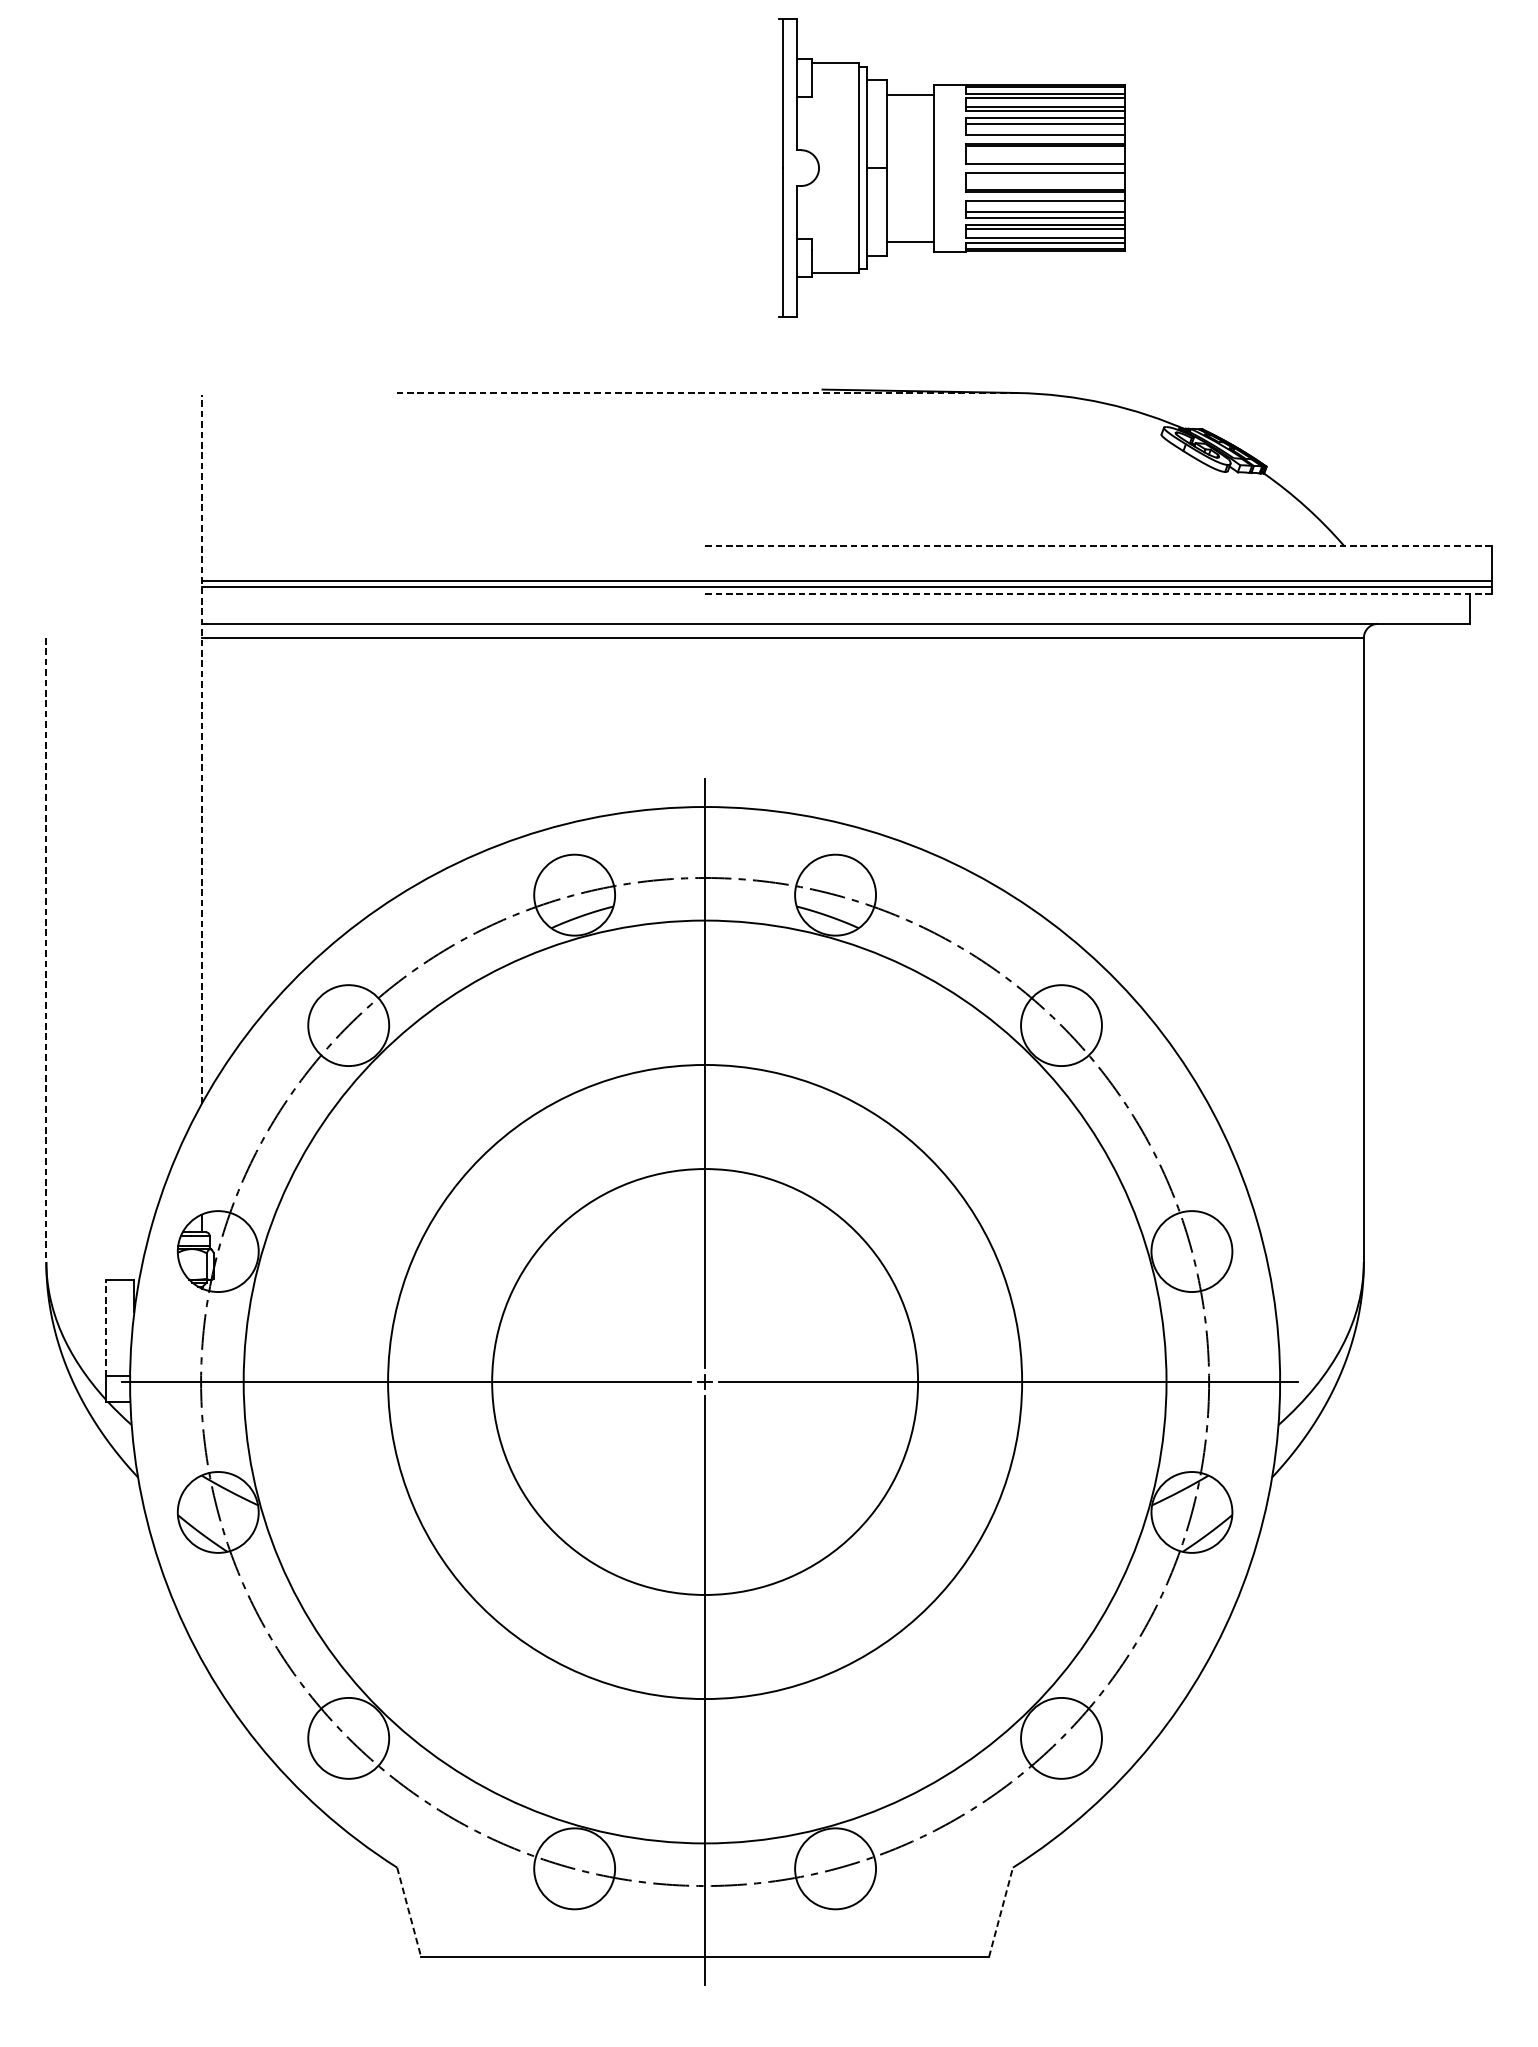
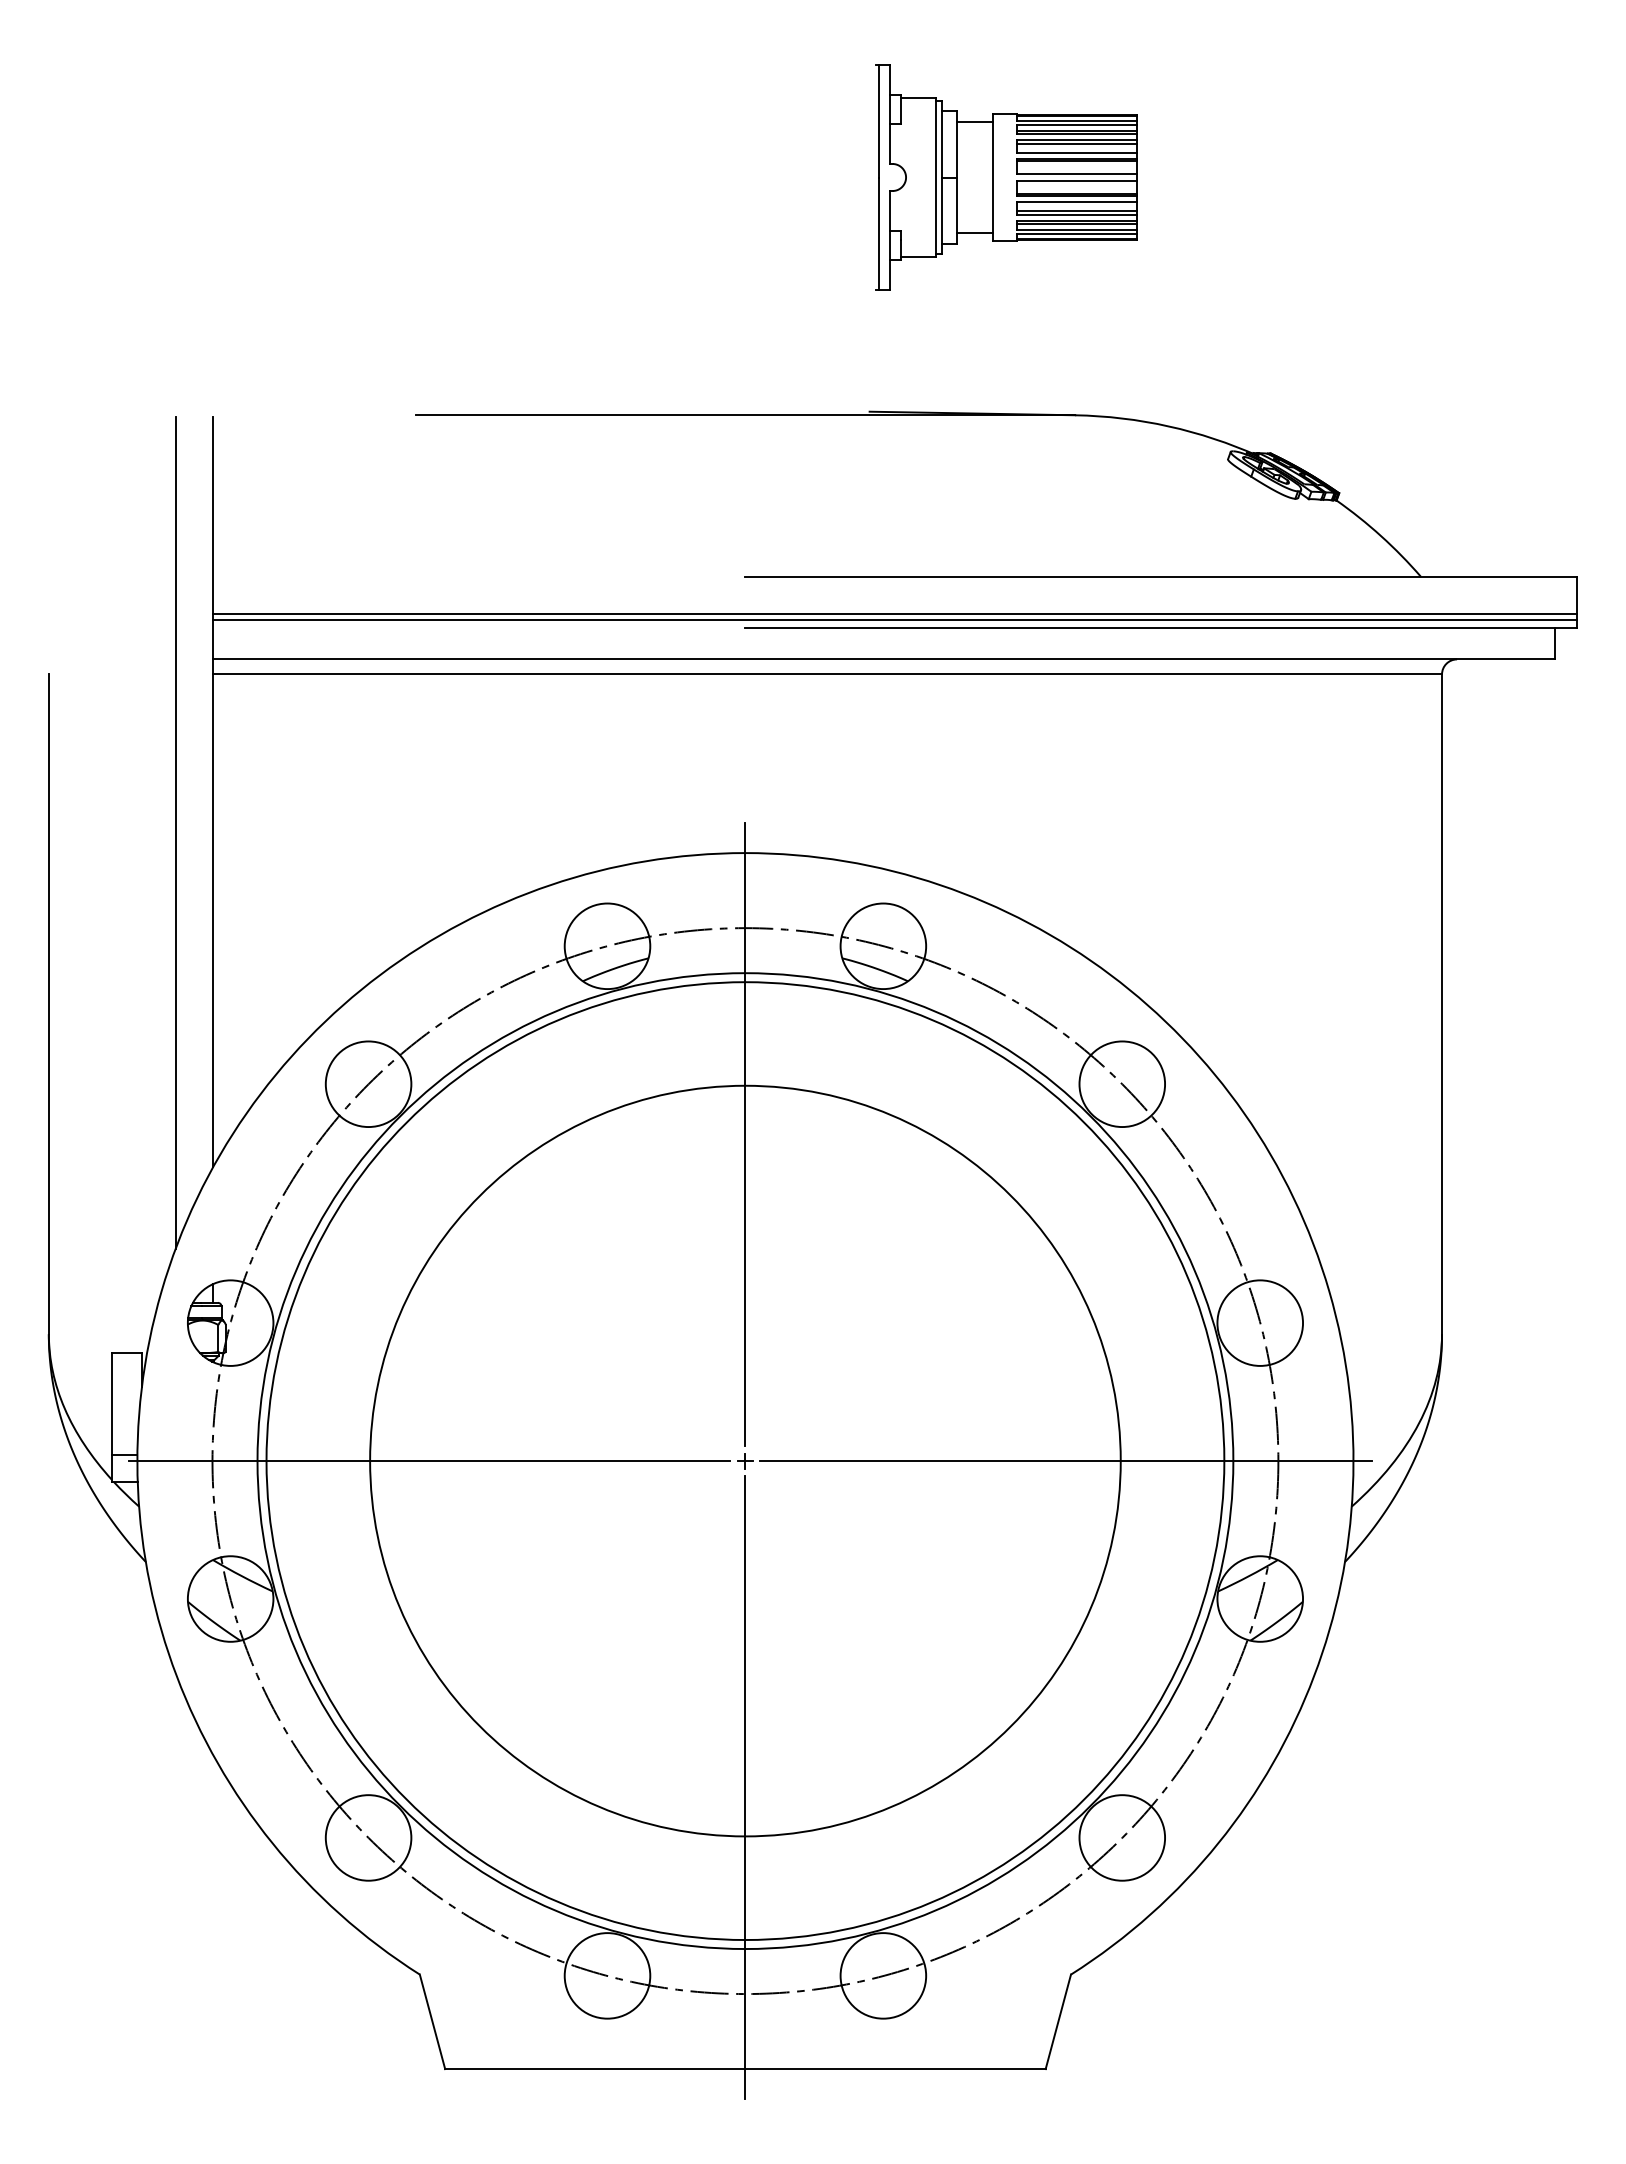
part: (951, 168) -> (1006, 177), size x0.71
line: (705, 393) -> (745, 415), dashed -> solid
line: (1098, 545) -> (1161, 576), dashed -> solid
line: (1098, 593) -> (1161, 627), dashed -> solid
line: (202, 749) -> (213, 792), dashed -> solid
line: (166, 787) -> (175, 832), added
line: (46, 950) -> (48, 1004), dashed -> solid
line: (105, 1327) -> (111, 1403), dashed -> solid
circle: (705, 1381) -> (745, 1460), size x1.67
circle: (705, 1382) -> (745, 1461), size x1.43
line: (409, 1911) -> (432, 2021), dashed -> solid
line: (1001, 1911) -> (1058, 2021), dashed -> solid

